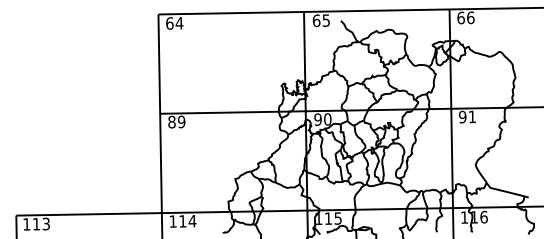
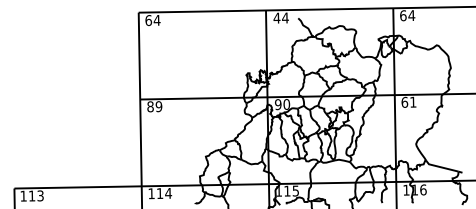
text: (470, 17) -> (411, 15), 66 -> 64
text: (321, 20) -> (281, 17), 65 -> 44
text: (462, 116) -> (404, 101), 91 -> 61

